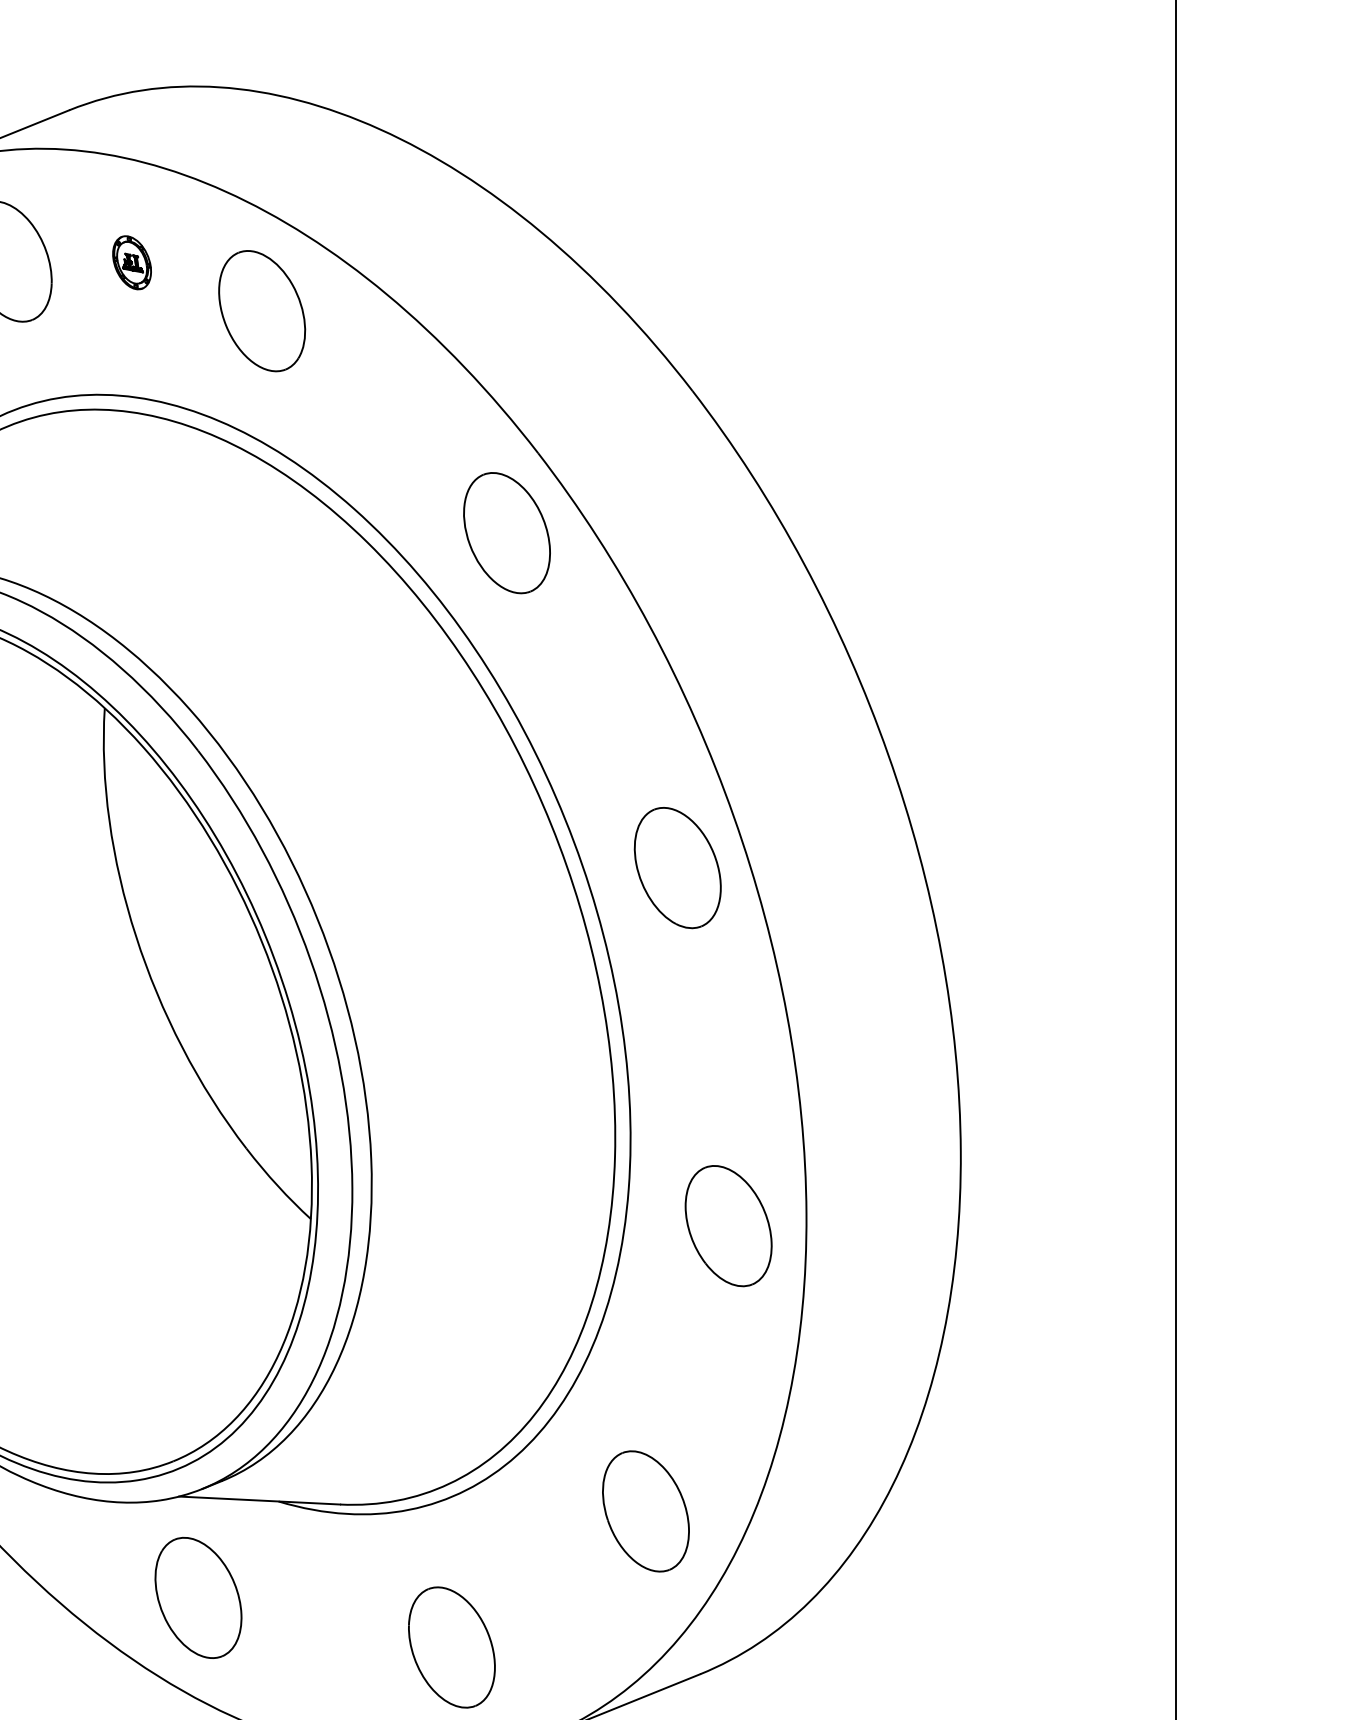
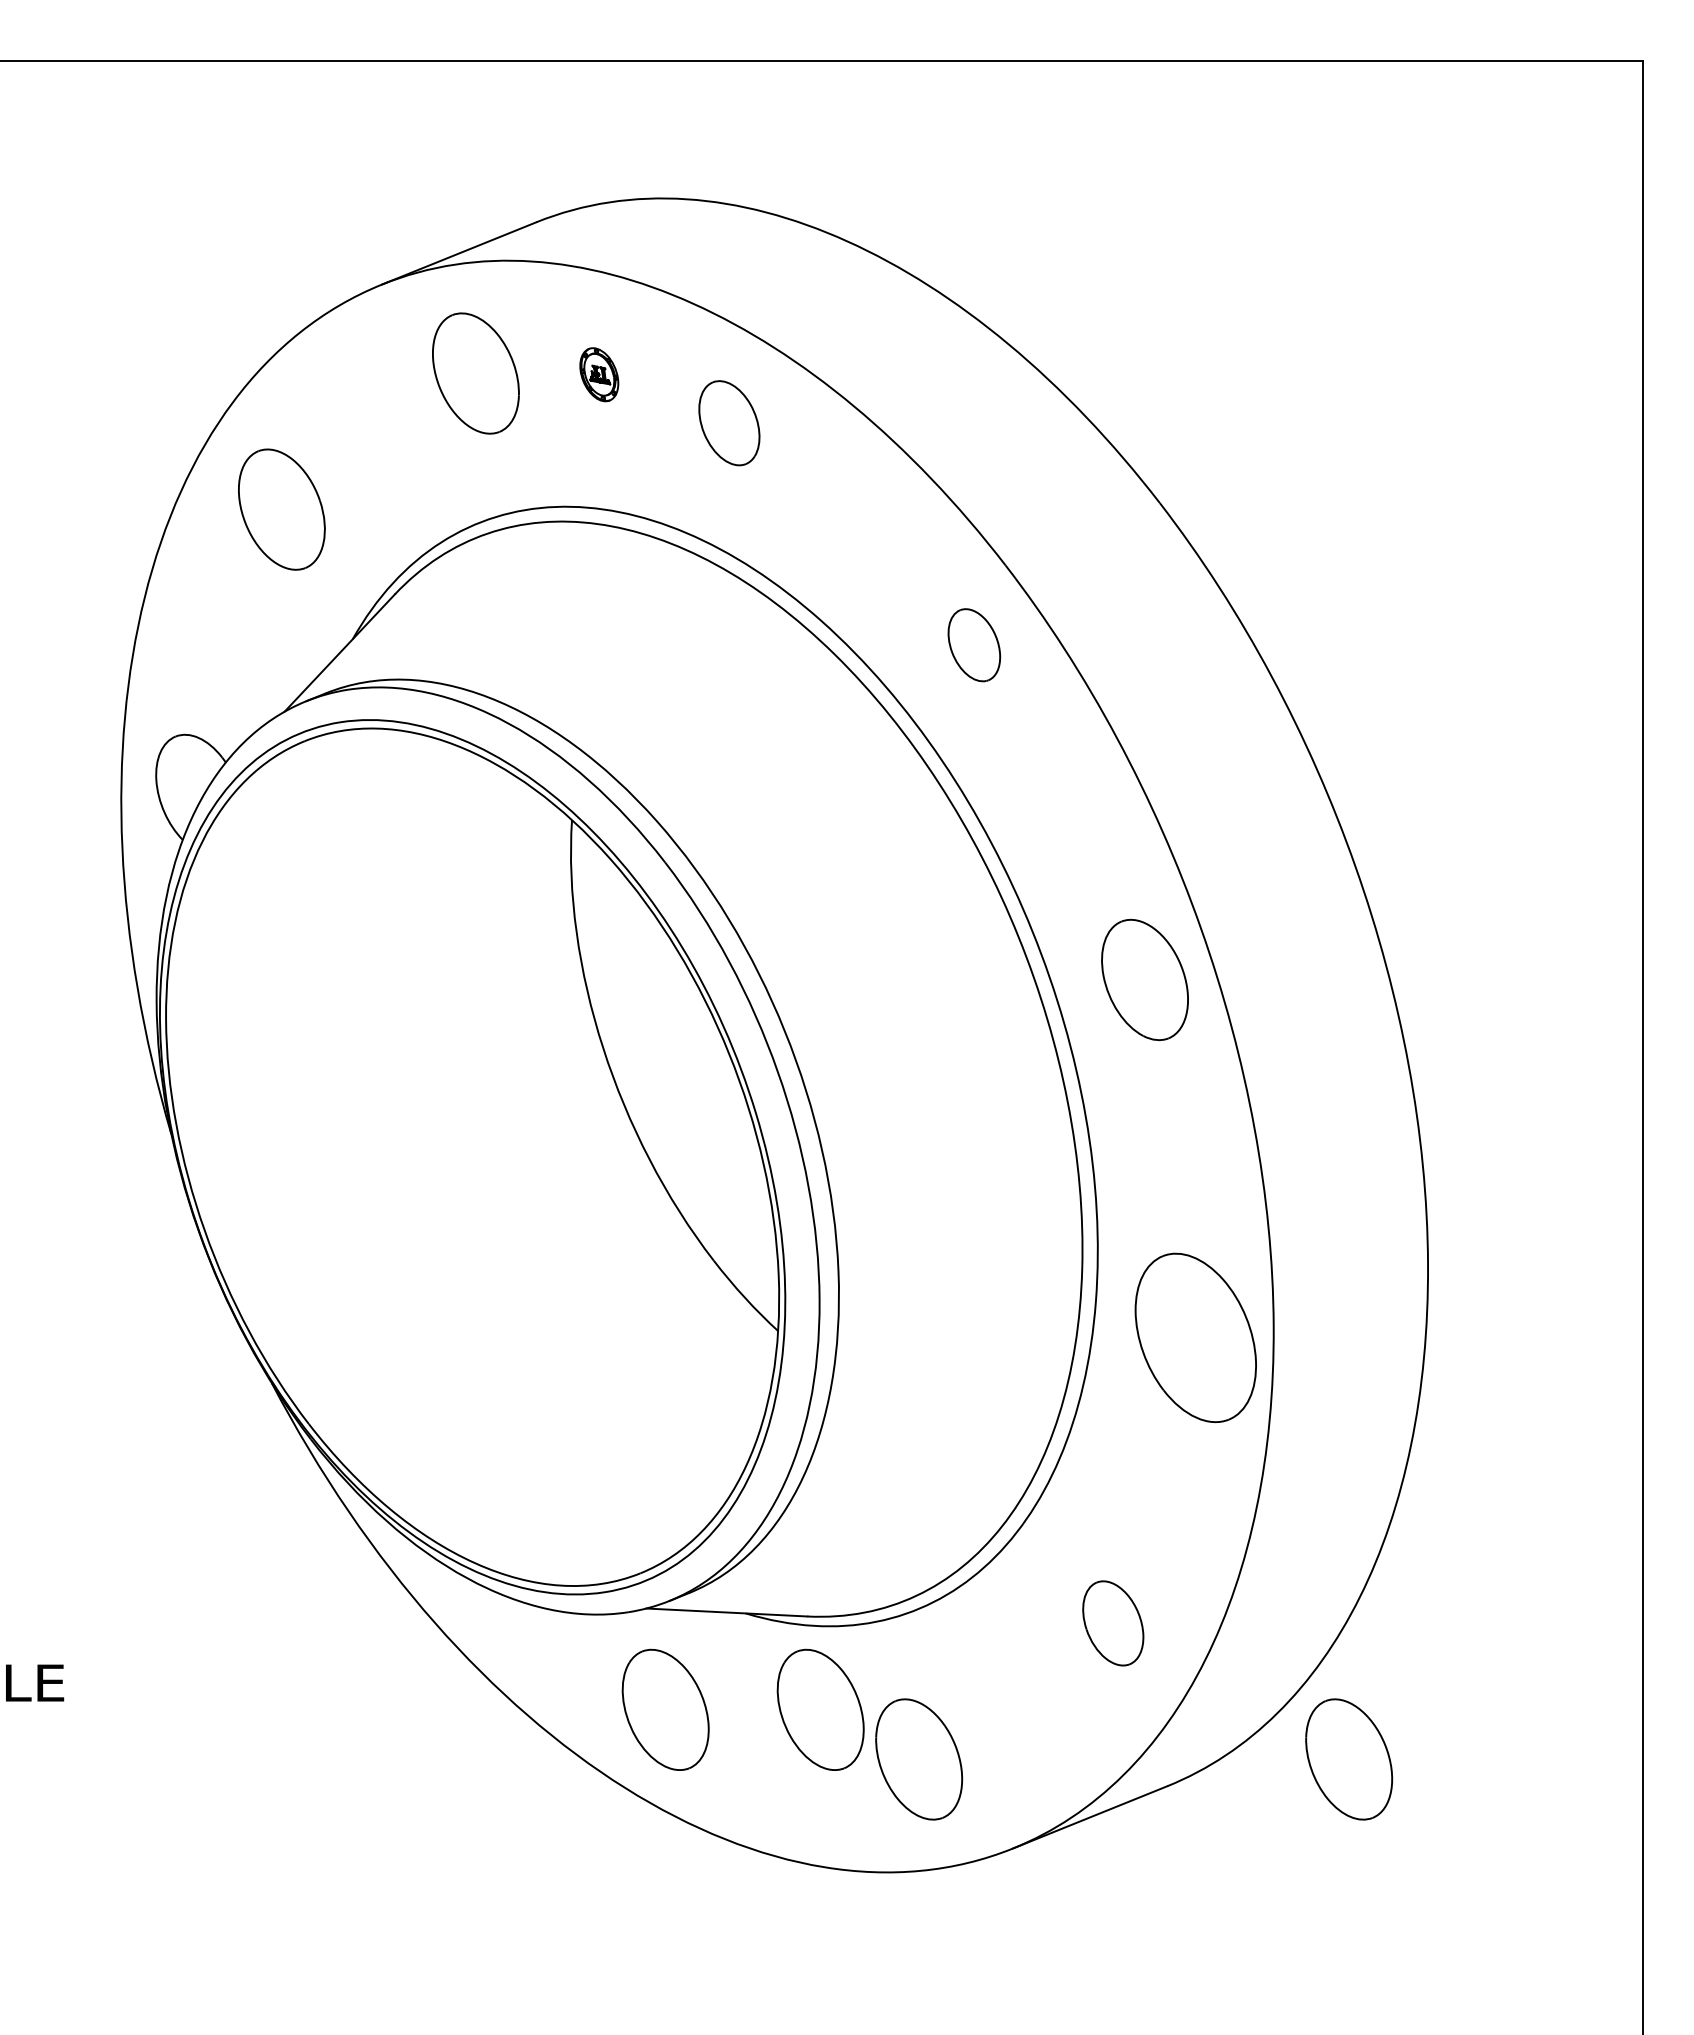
part: (262, 311) -> (729, 423), size x0.7
part: (507, 533) -> (974, 645), size x0.6
part: (728, 1226) -> (1195, 1338), size x1.4
part: (646, 1511) -> (1113, 1623), size x0.7
part: (353, 1597) -> (820, 1709), added
part: (882, 1647) -> (1349, 1759), added

